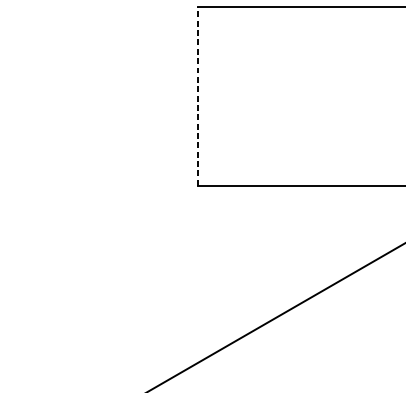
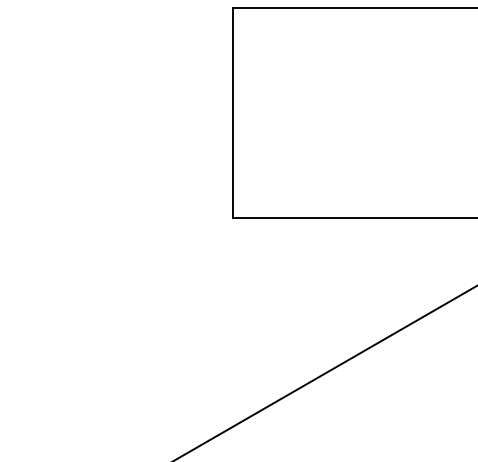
line: (197, 95) -> (232, 112), dashed -> solid

